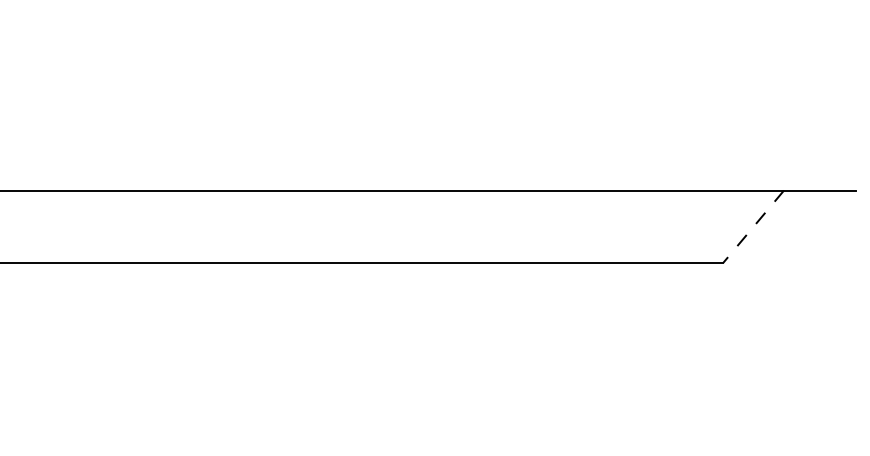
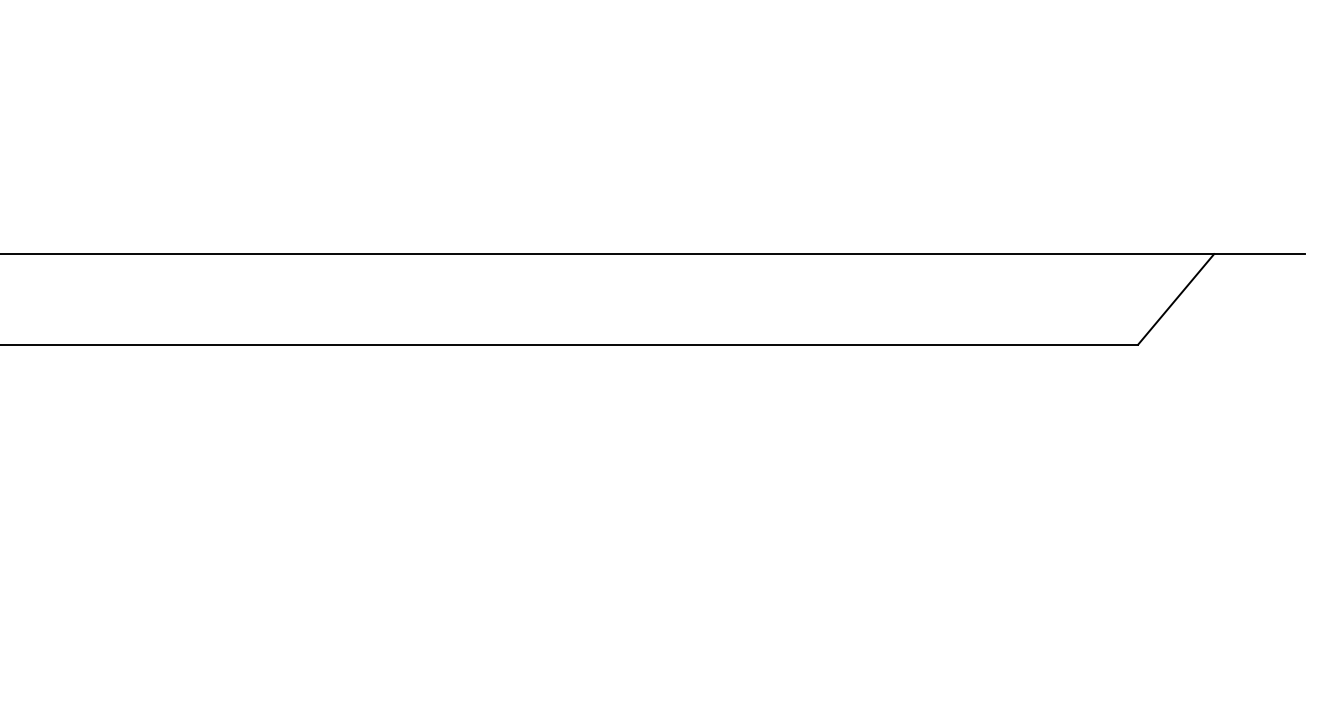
line: (753, 226) -> (1175, 299), dashed -> solid

